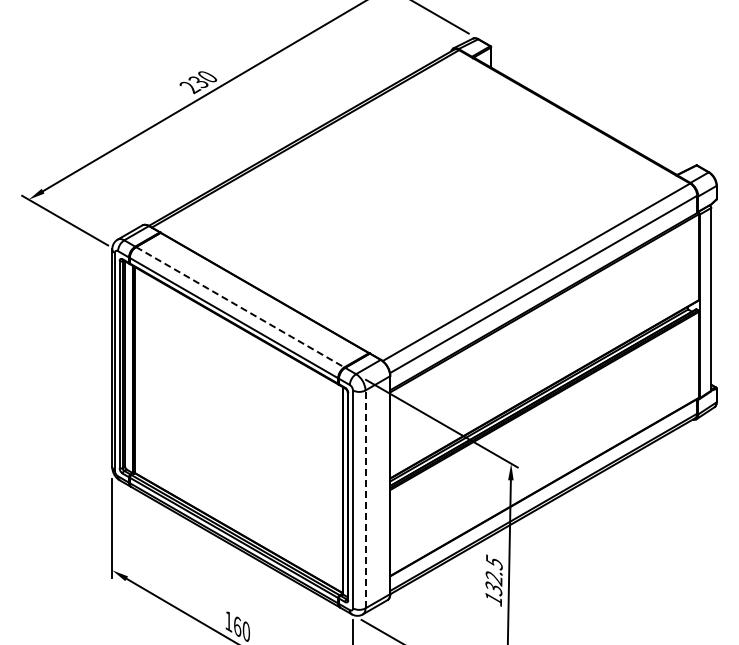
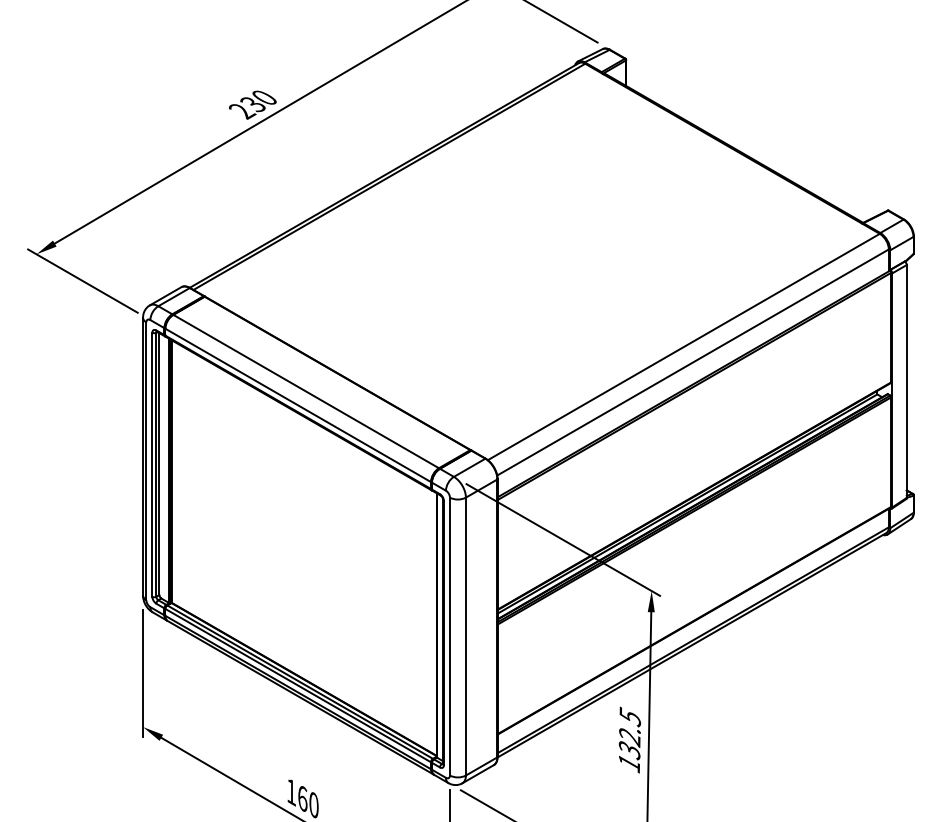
line: (240, 307) -> (306, 391), dashed -> solid
line: (365, 499) -> (465, 636), dashed -> solid

